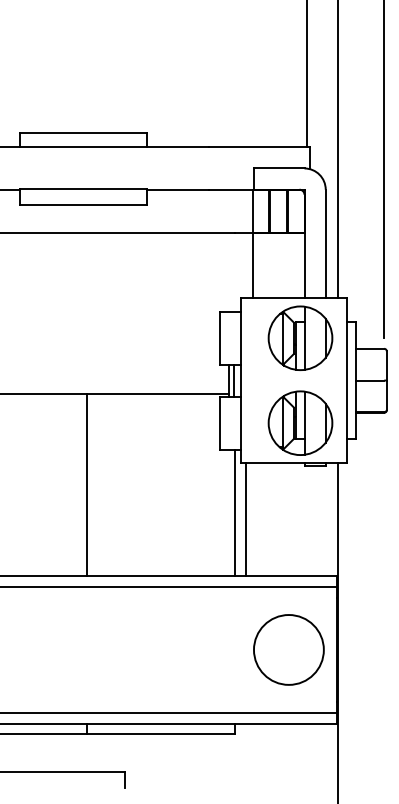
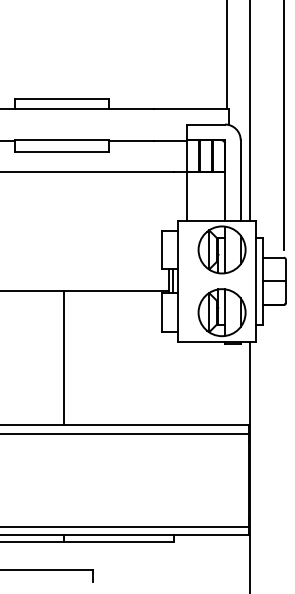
line: (235, 512) -> (174, 378), removed
line: (245, 519) -> (181, 383), removed
circle: (288, 649) -> (213, 479), removed

